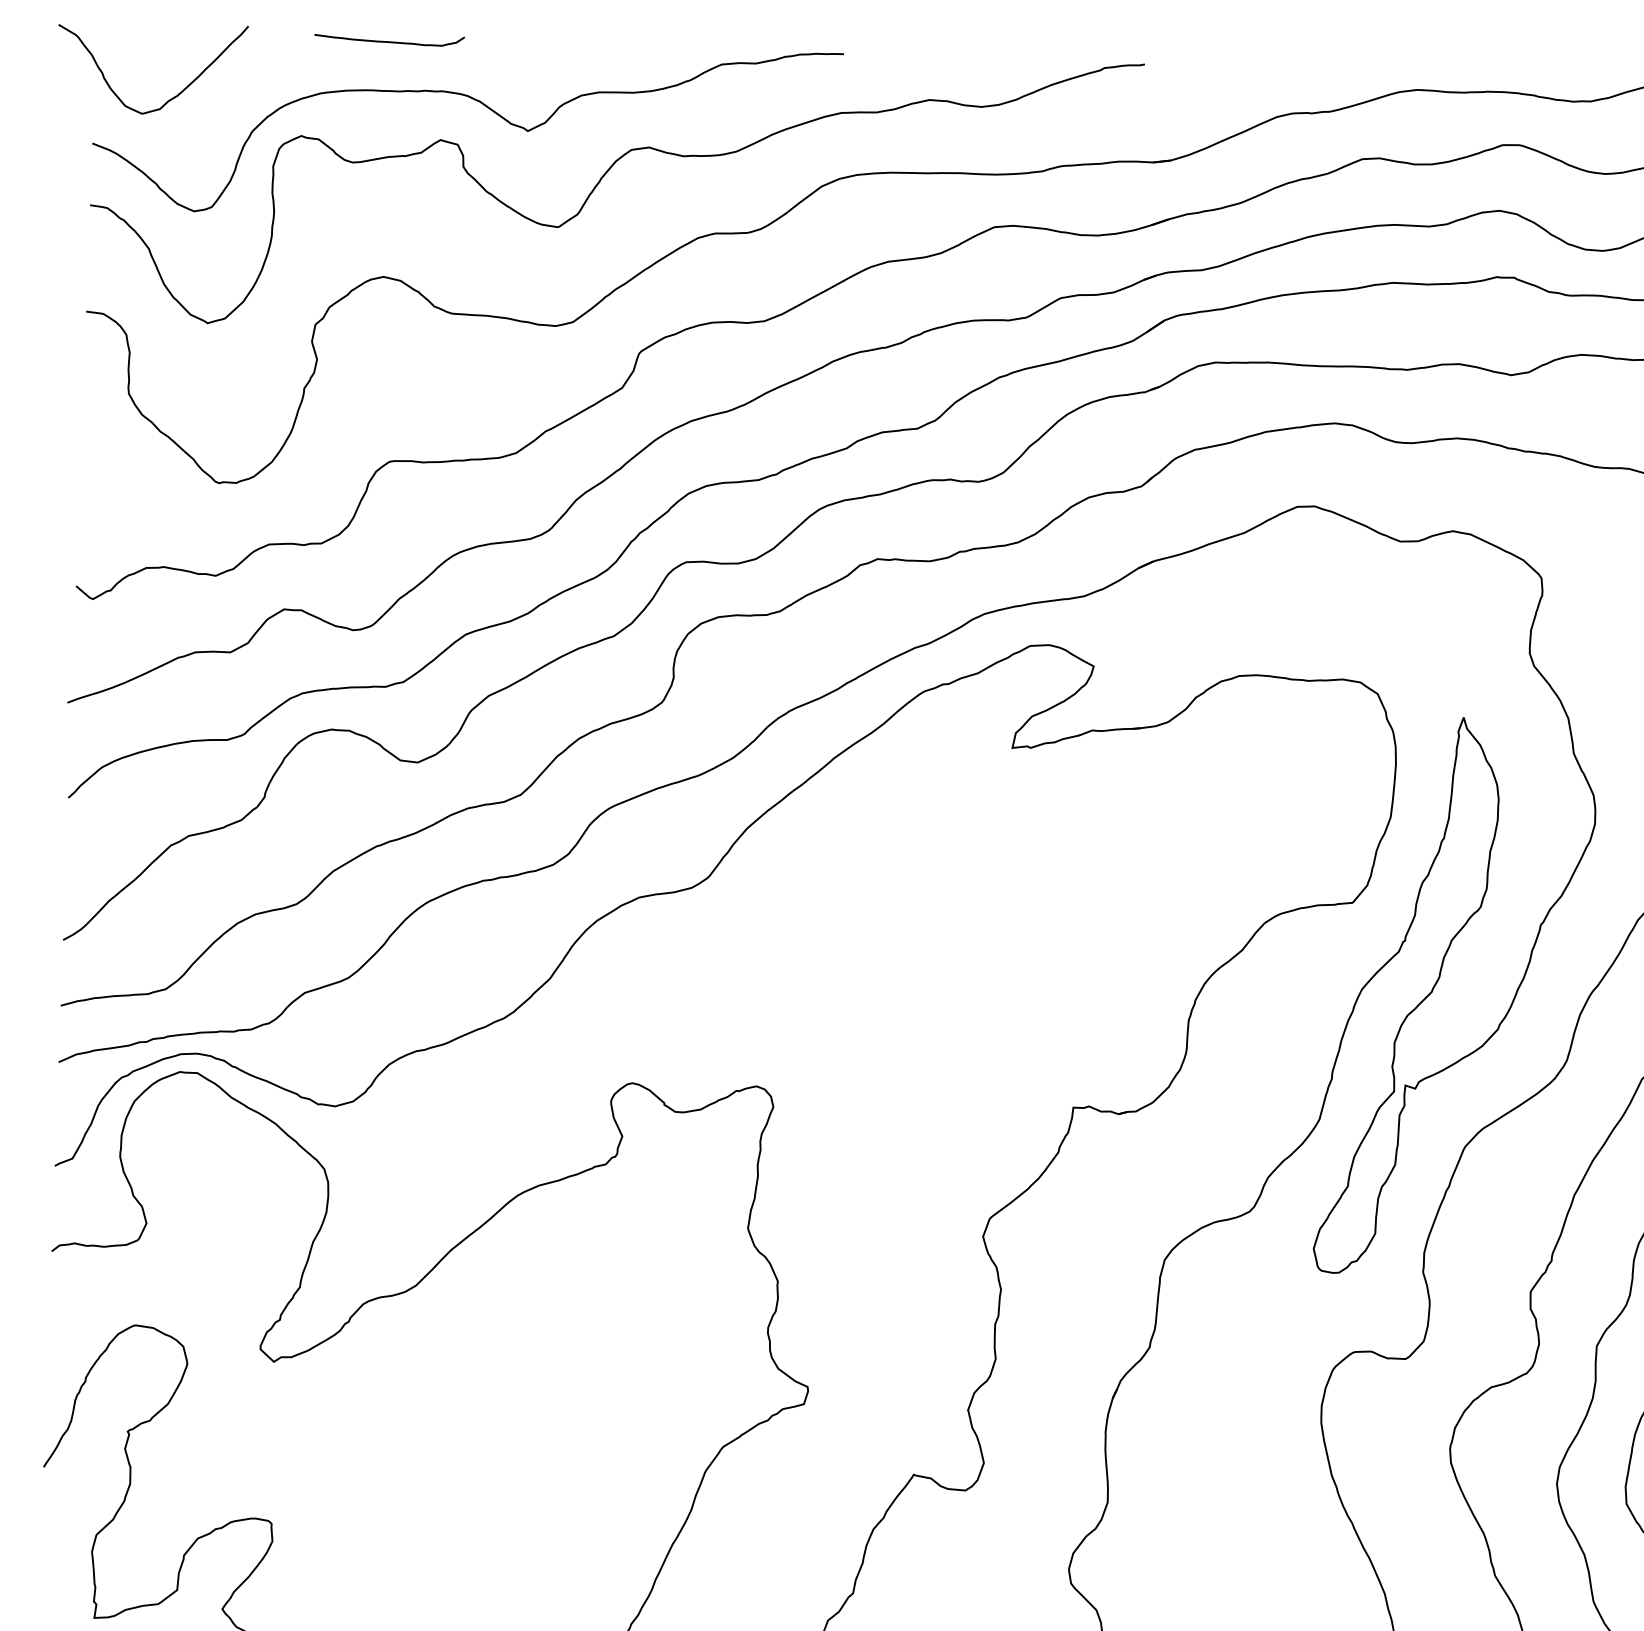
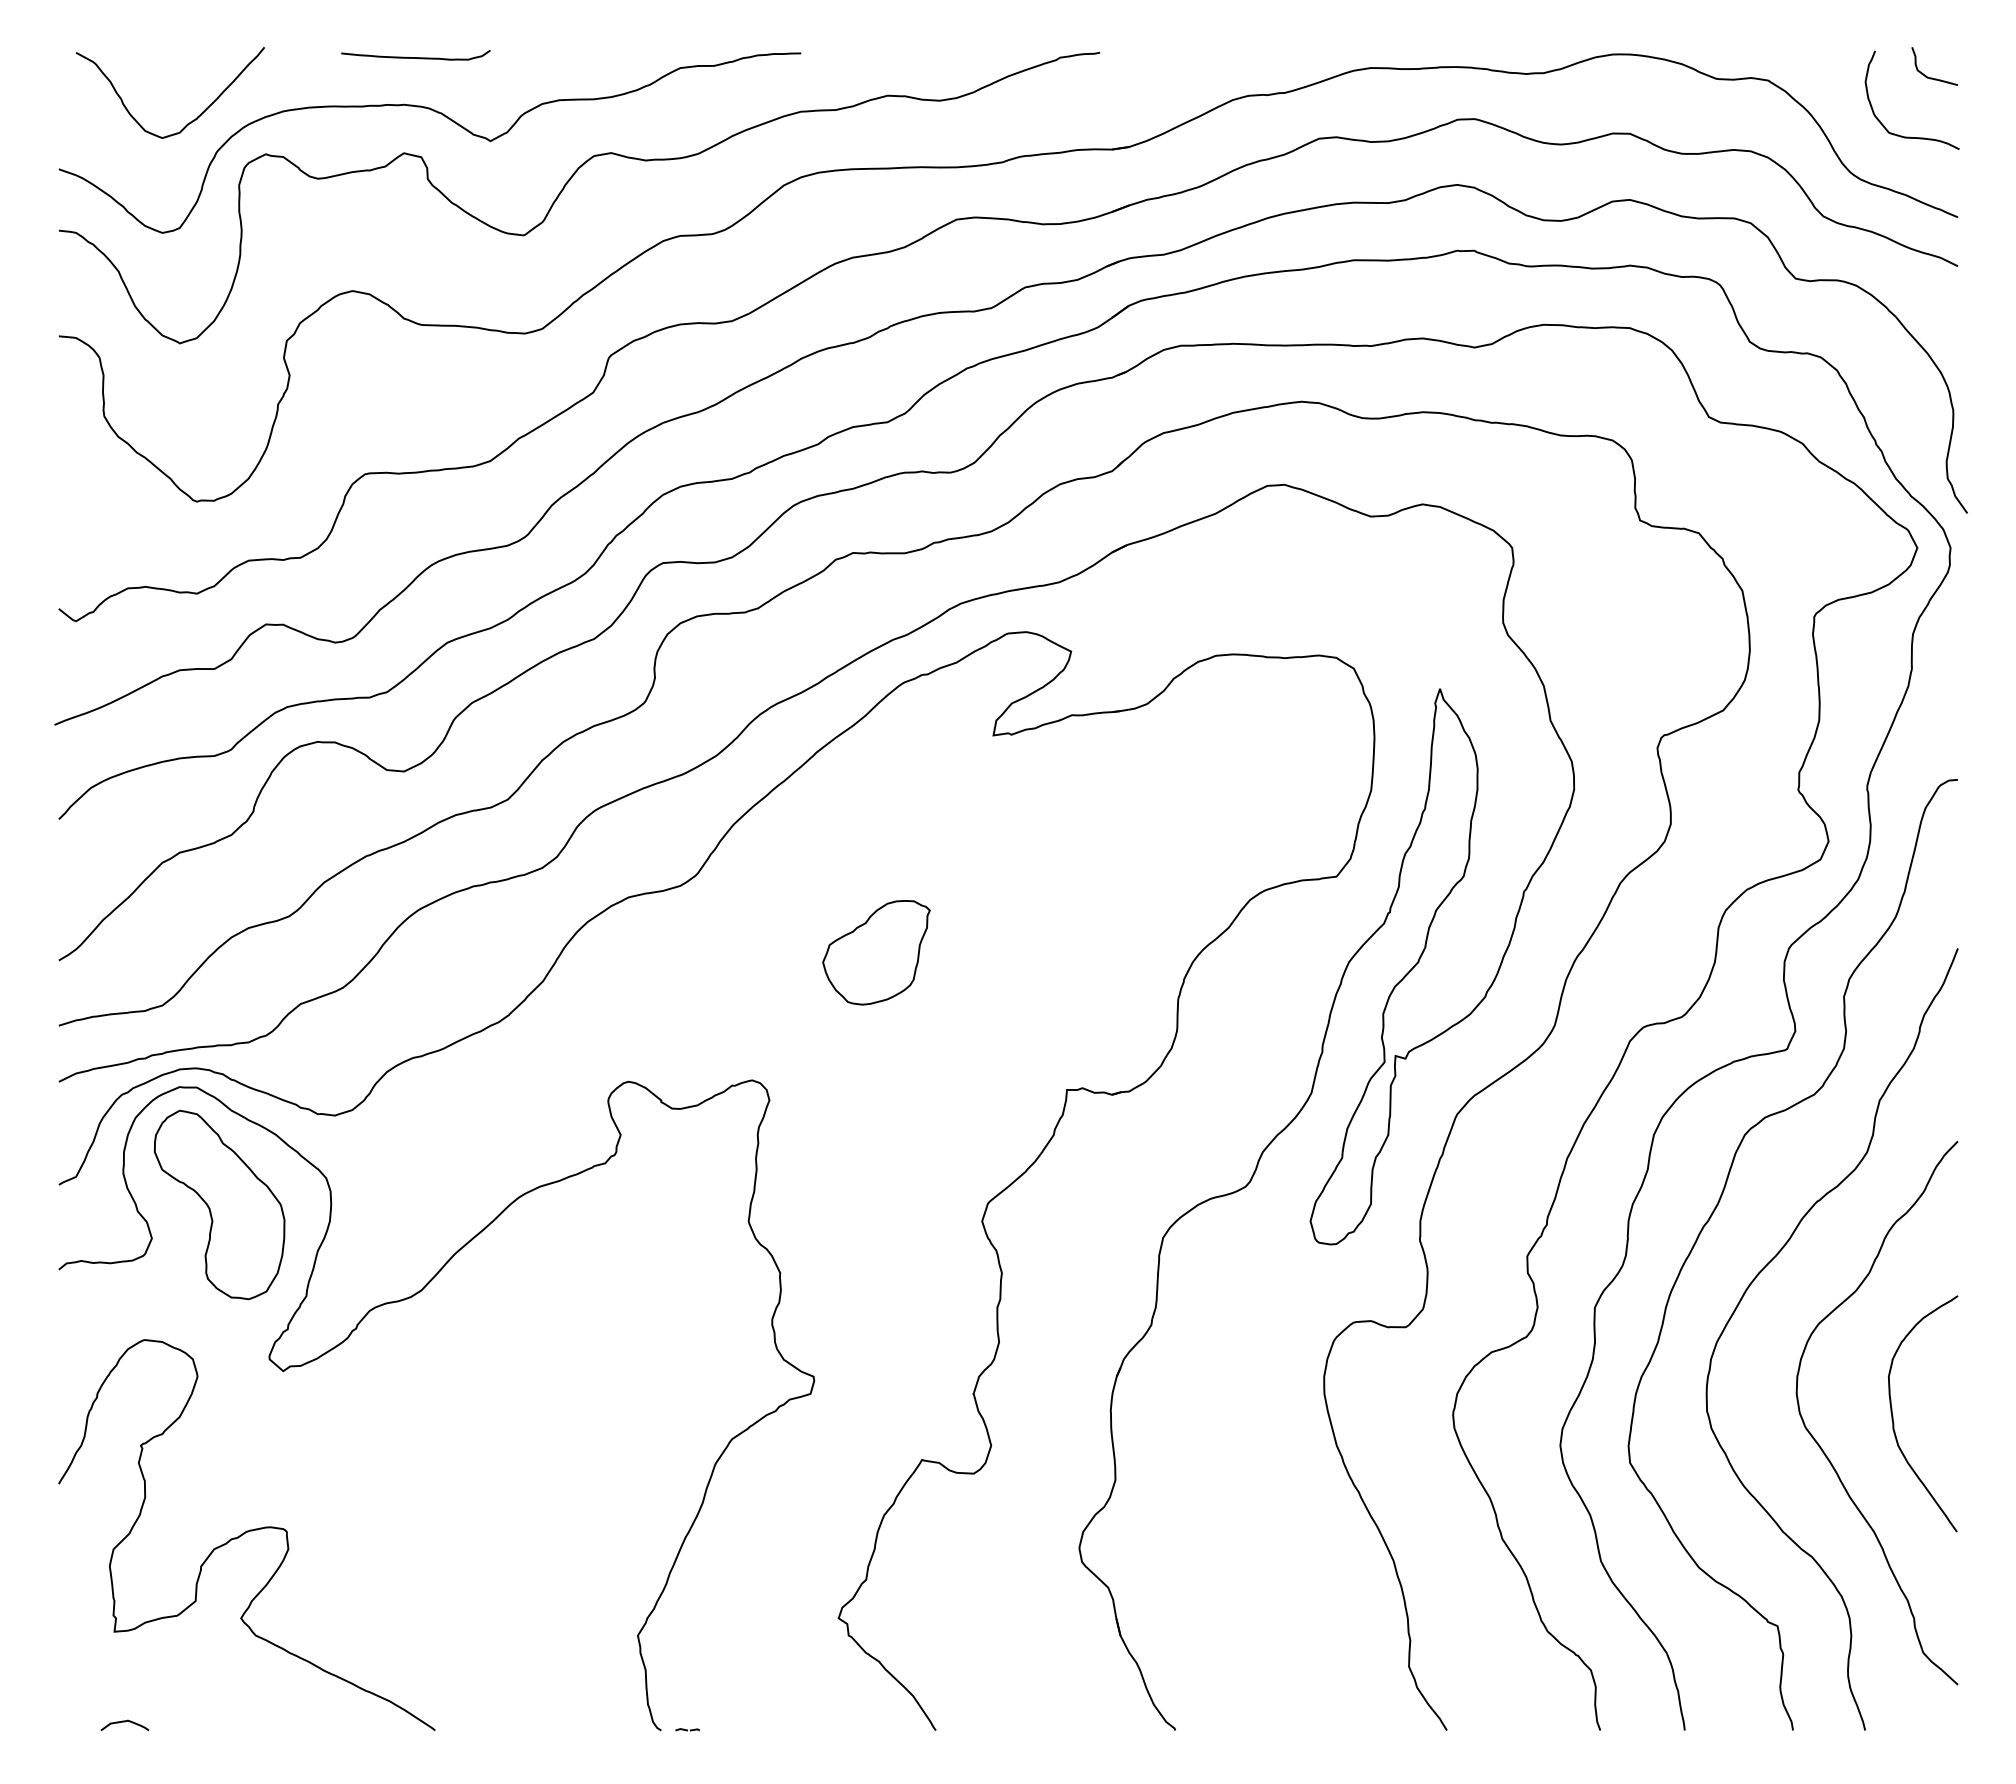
curve: (389, 41) -> (415, 57), moved
curve: (171, 98) -> (190, 121), moved
part: (886, 962) -> (876, 952), added
part: (215, 1191) -> (219, 1204), added

